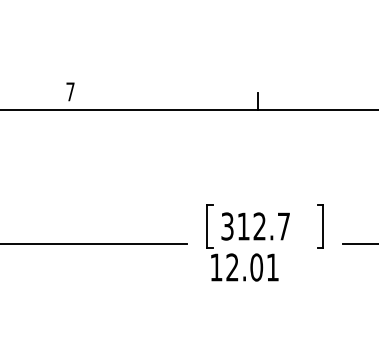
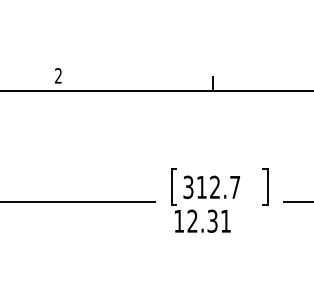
text: (70, 91) -> (58, 75), 7 -> 2
text: (256, 266) -> (212, 220), 12.01 -> 12.31

